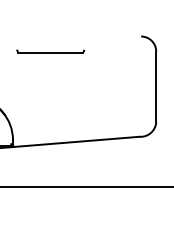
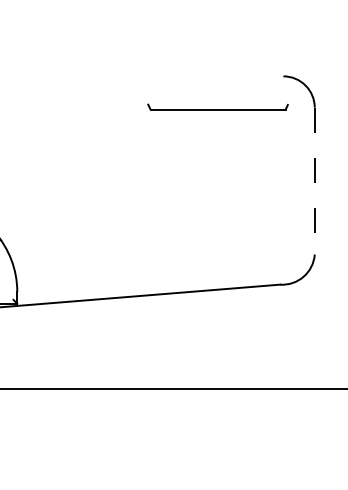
part: (50, 51) -> (217, 107), moved
line: (156, 87) -> (315, 182), solid -> dashed

